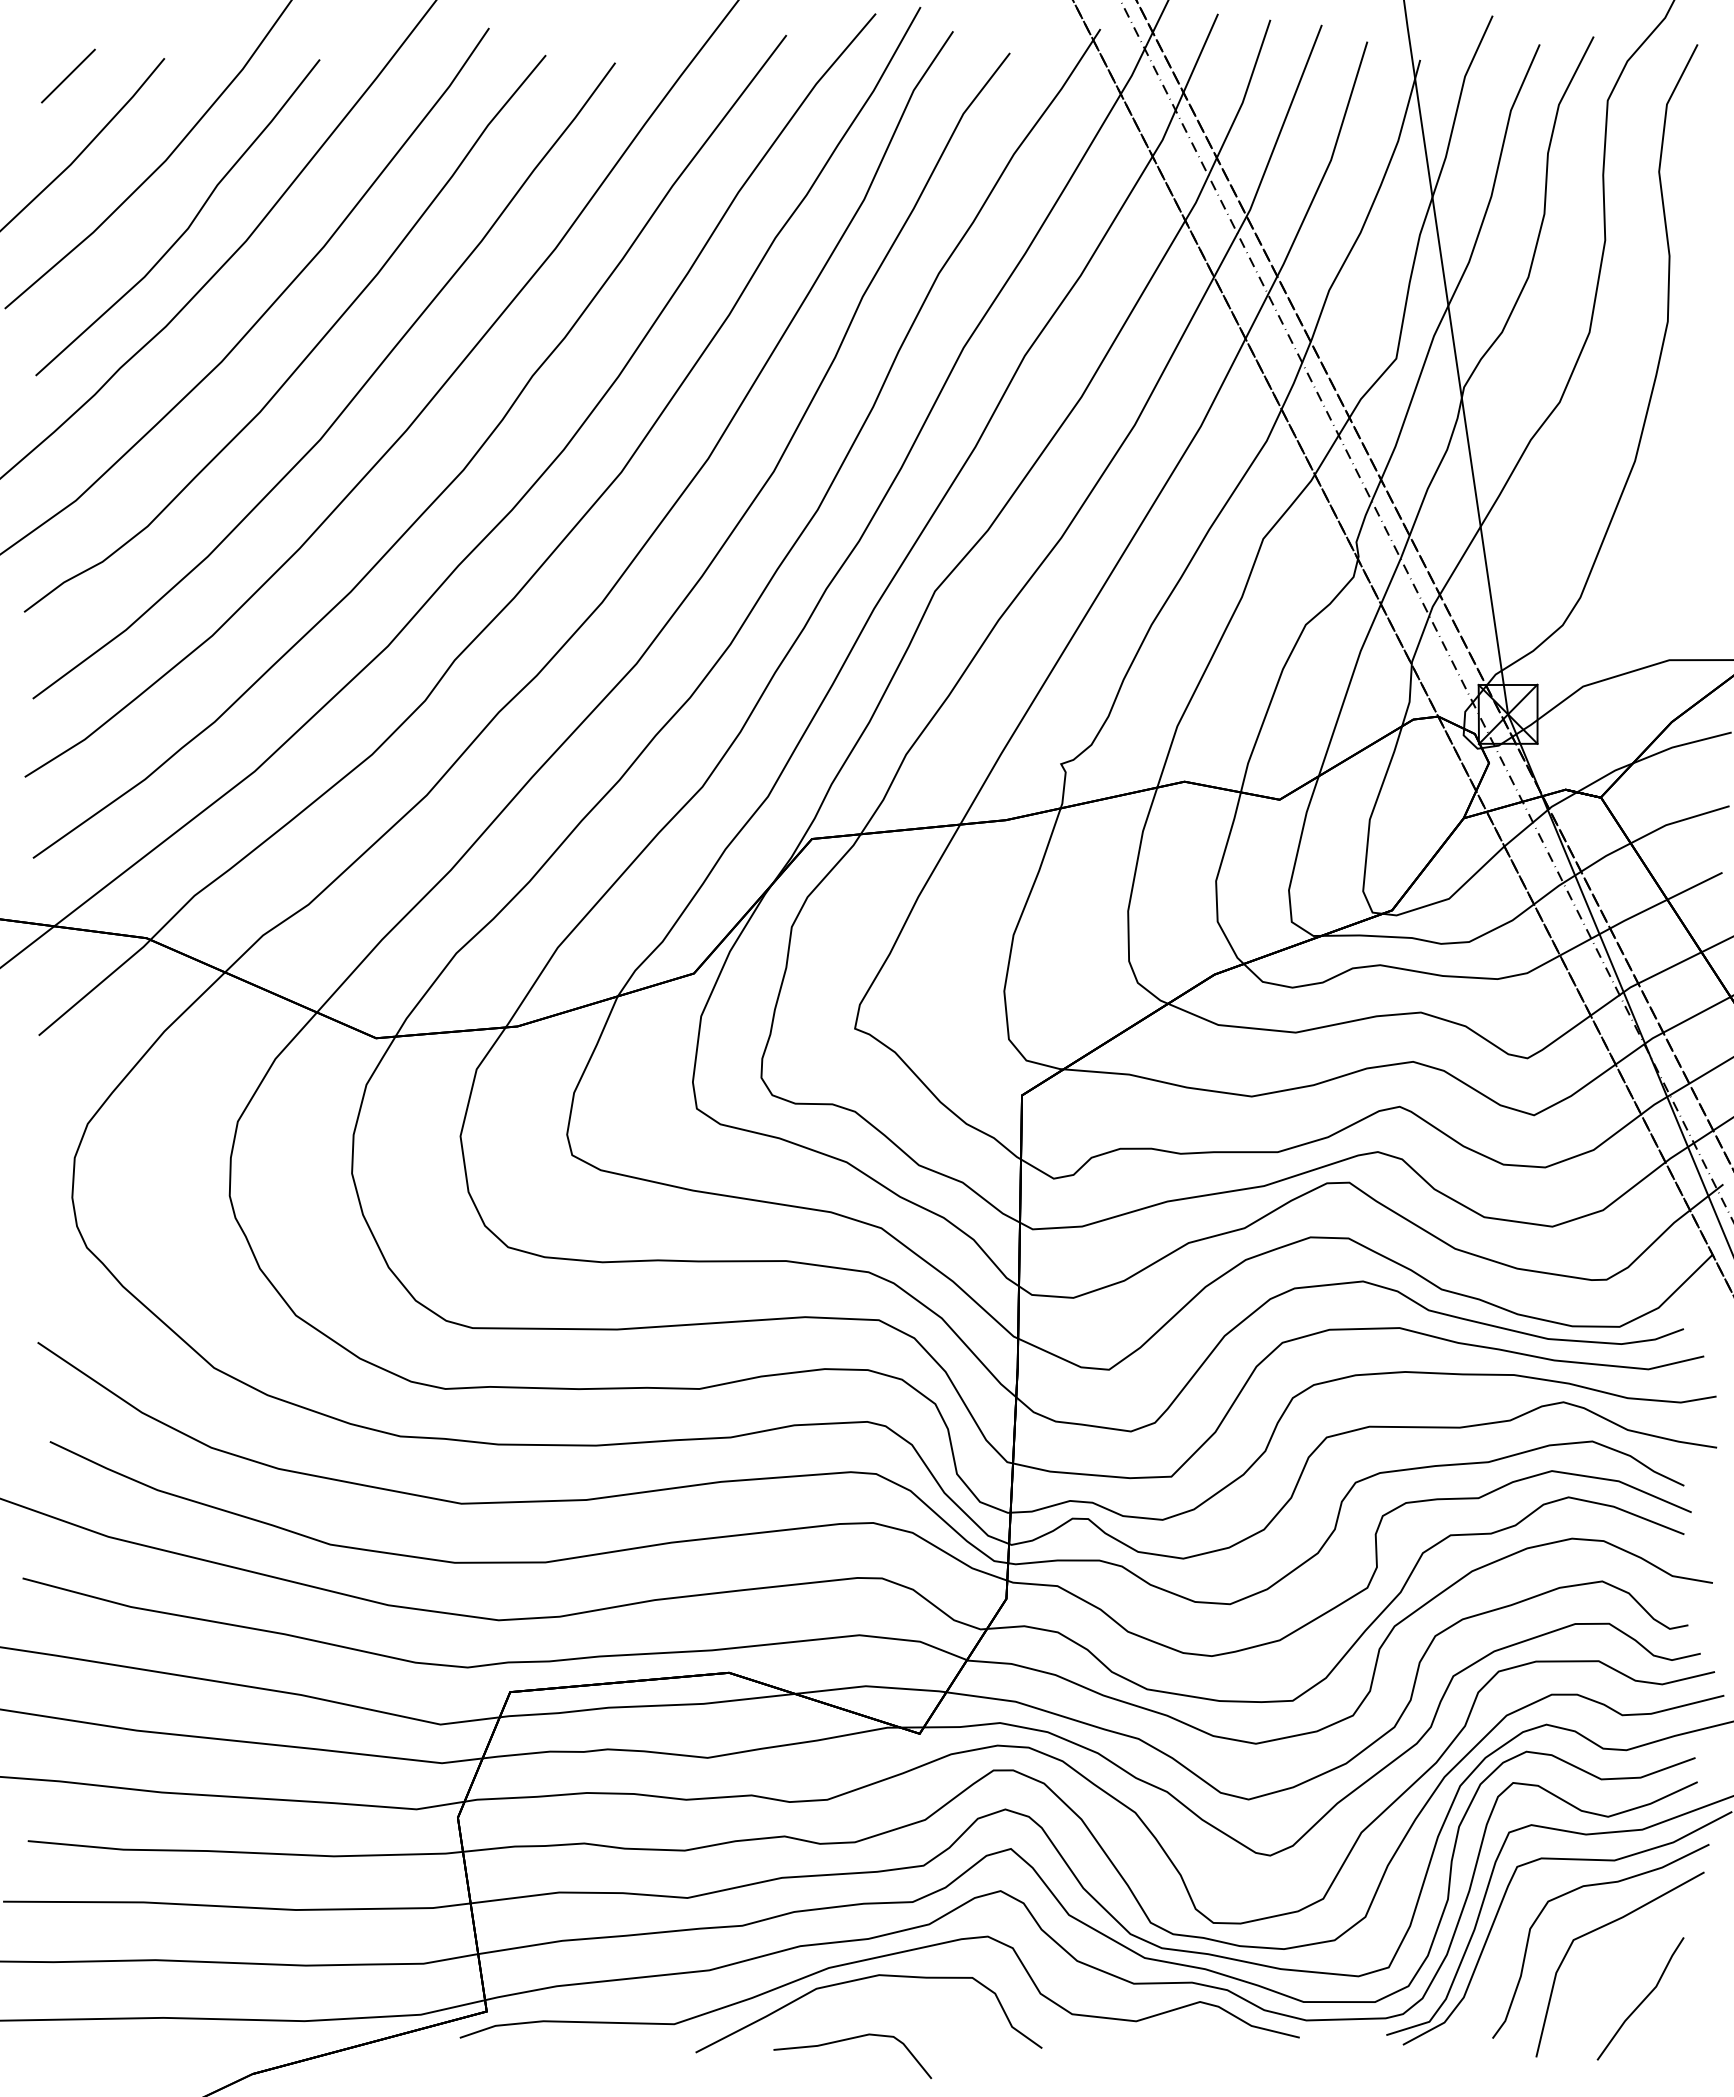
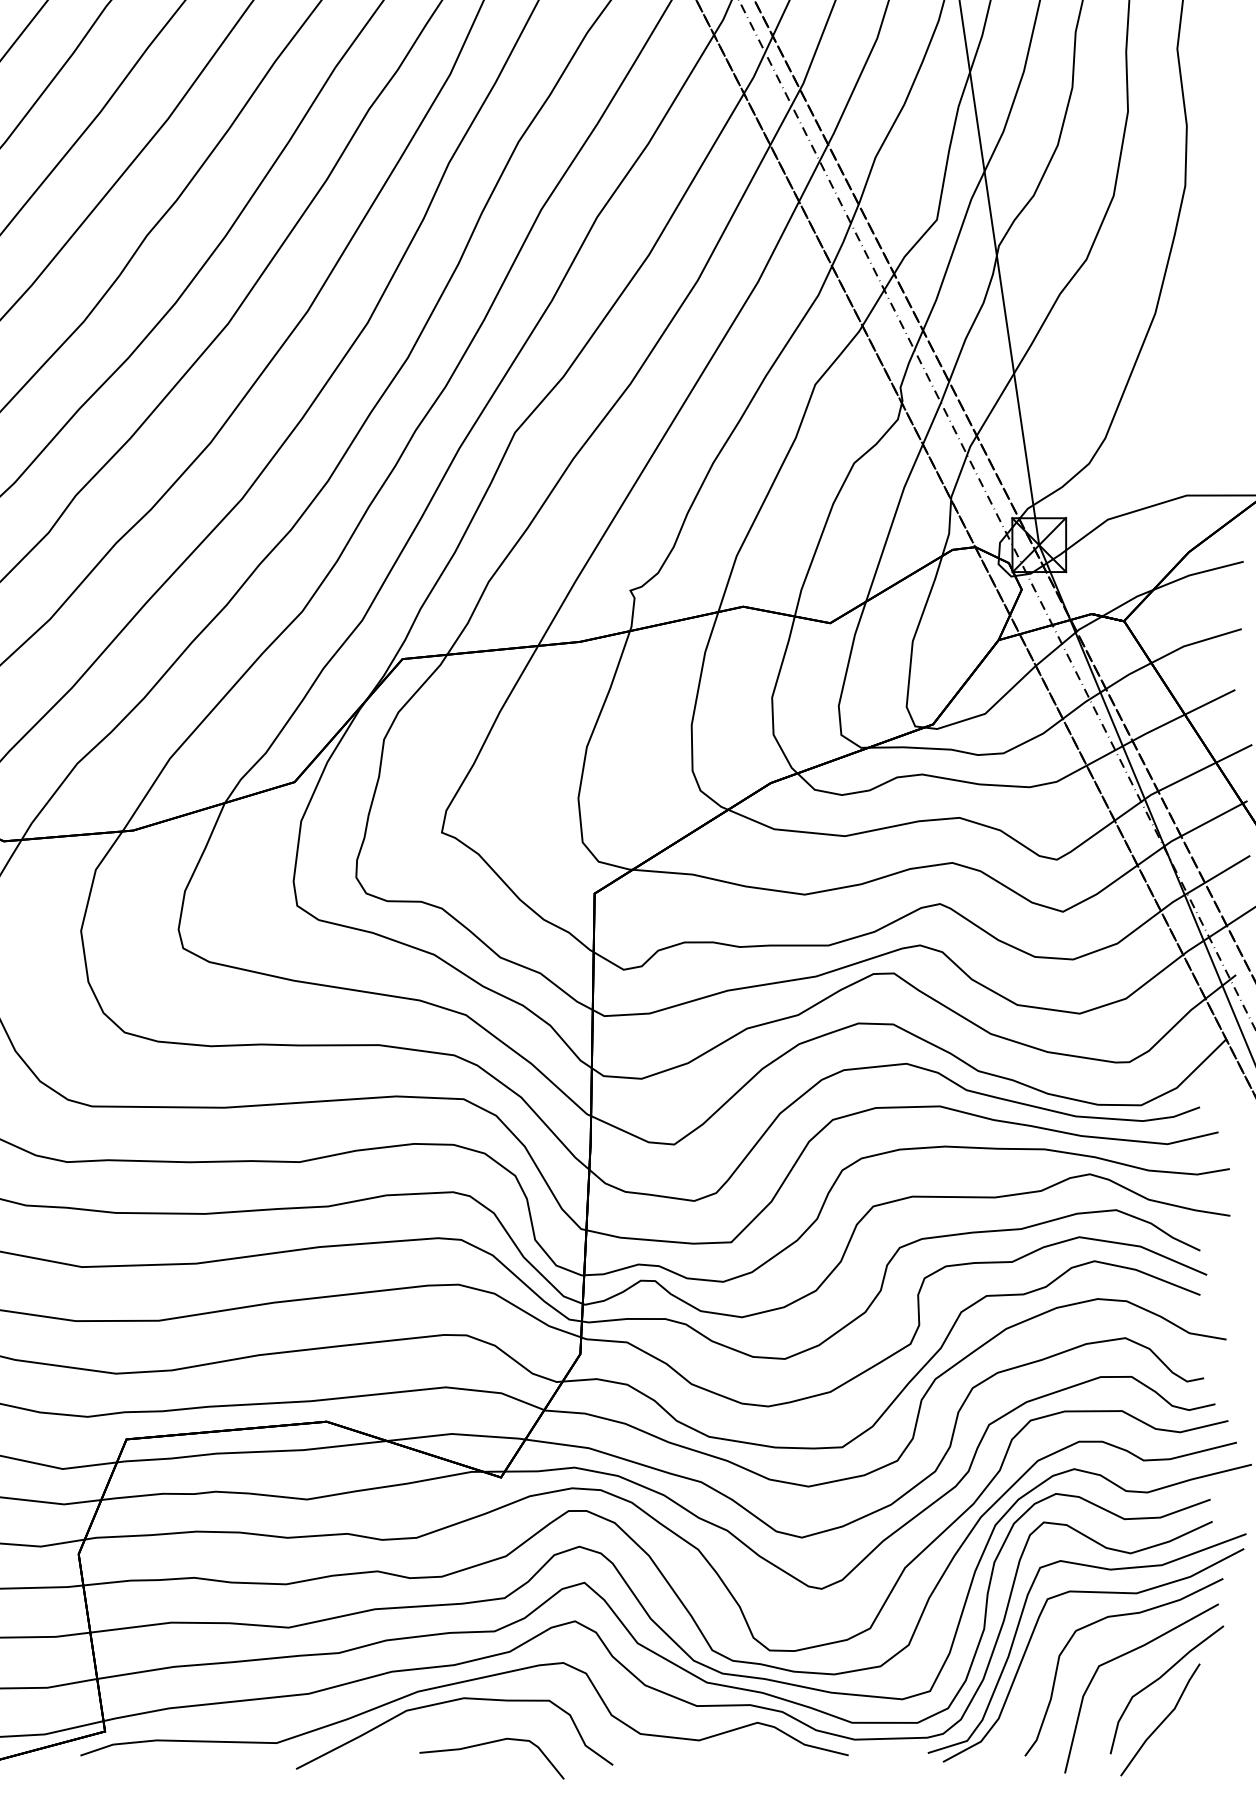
curve: (1638, 1955) -> (1158, 1680), added
curve: (847, 2040) -> (487, 1744), moved

